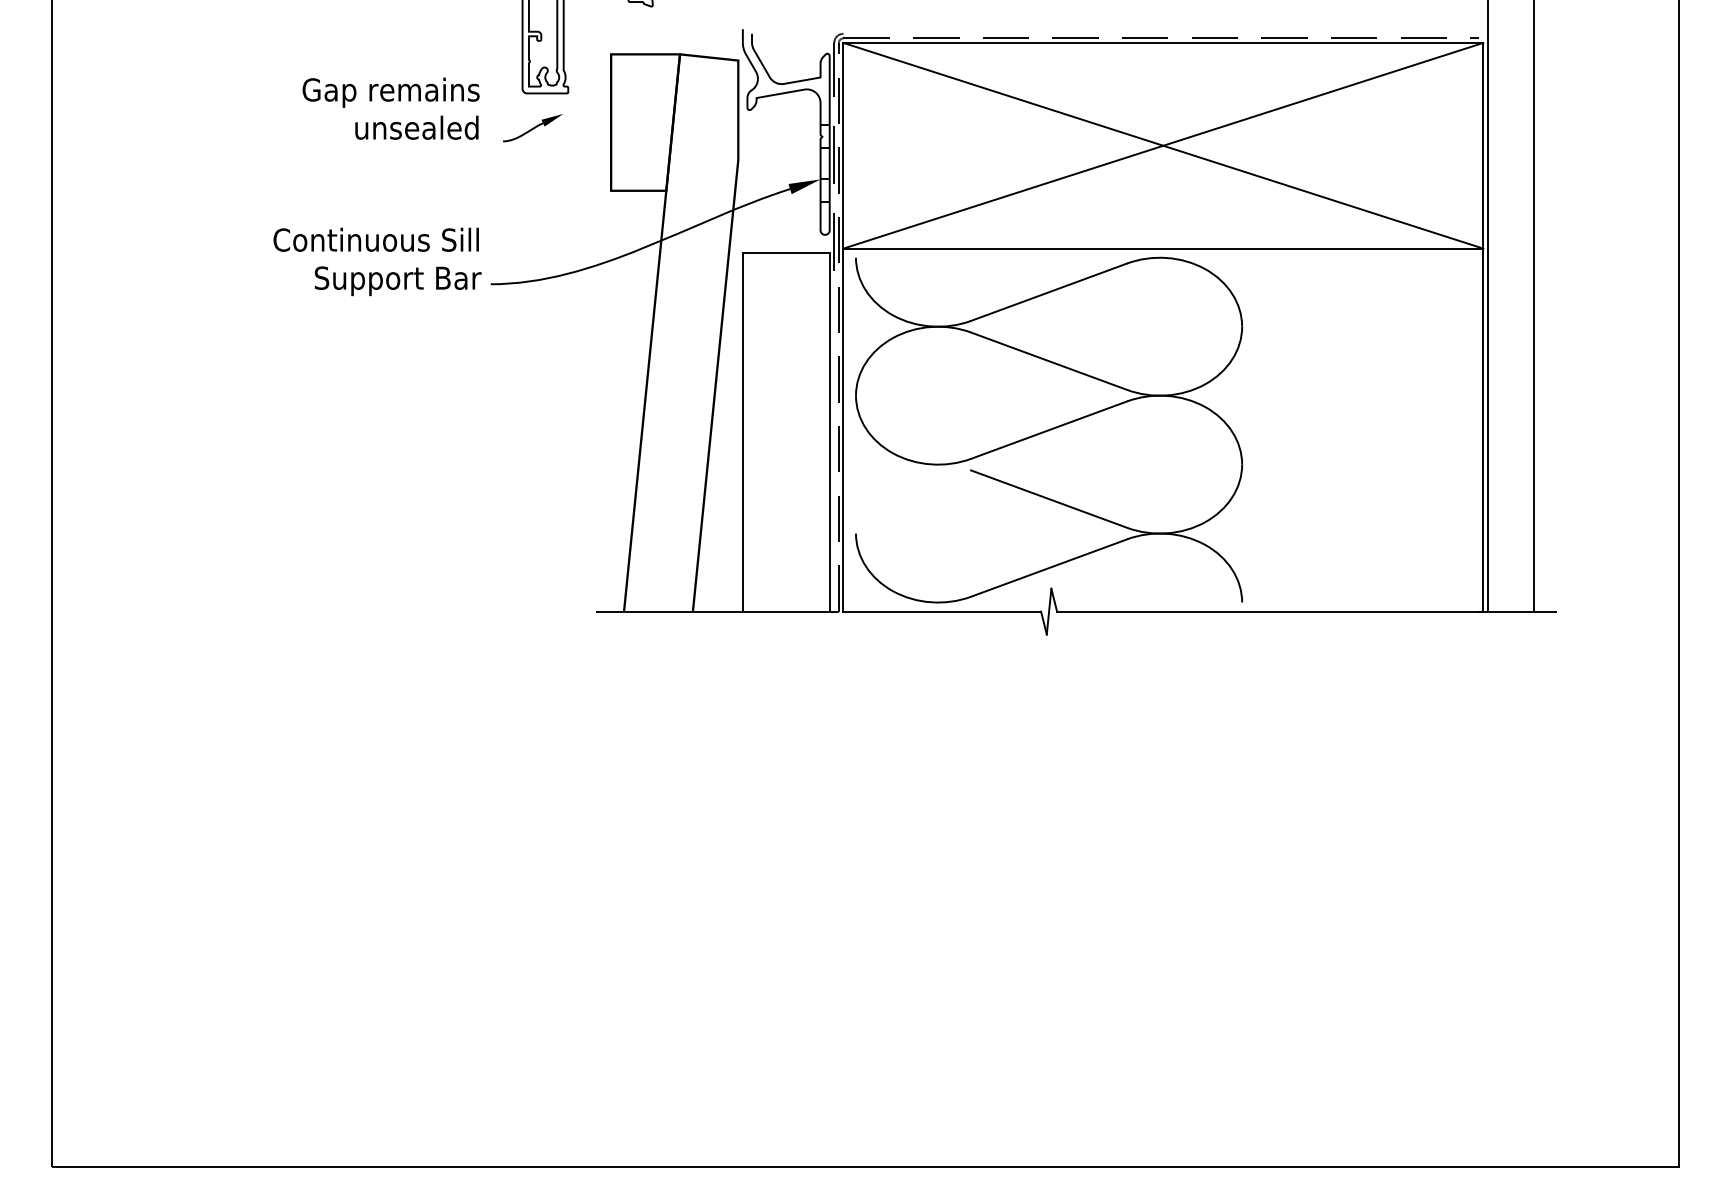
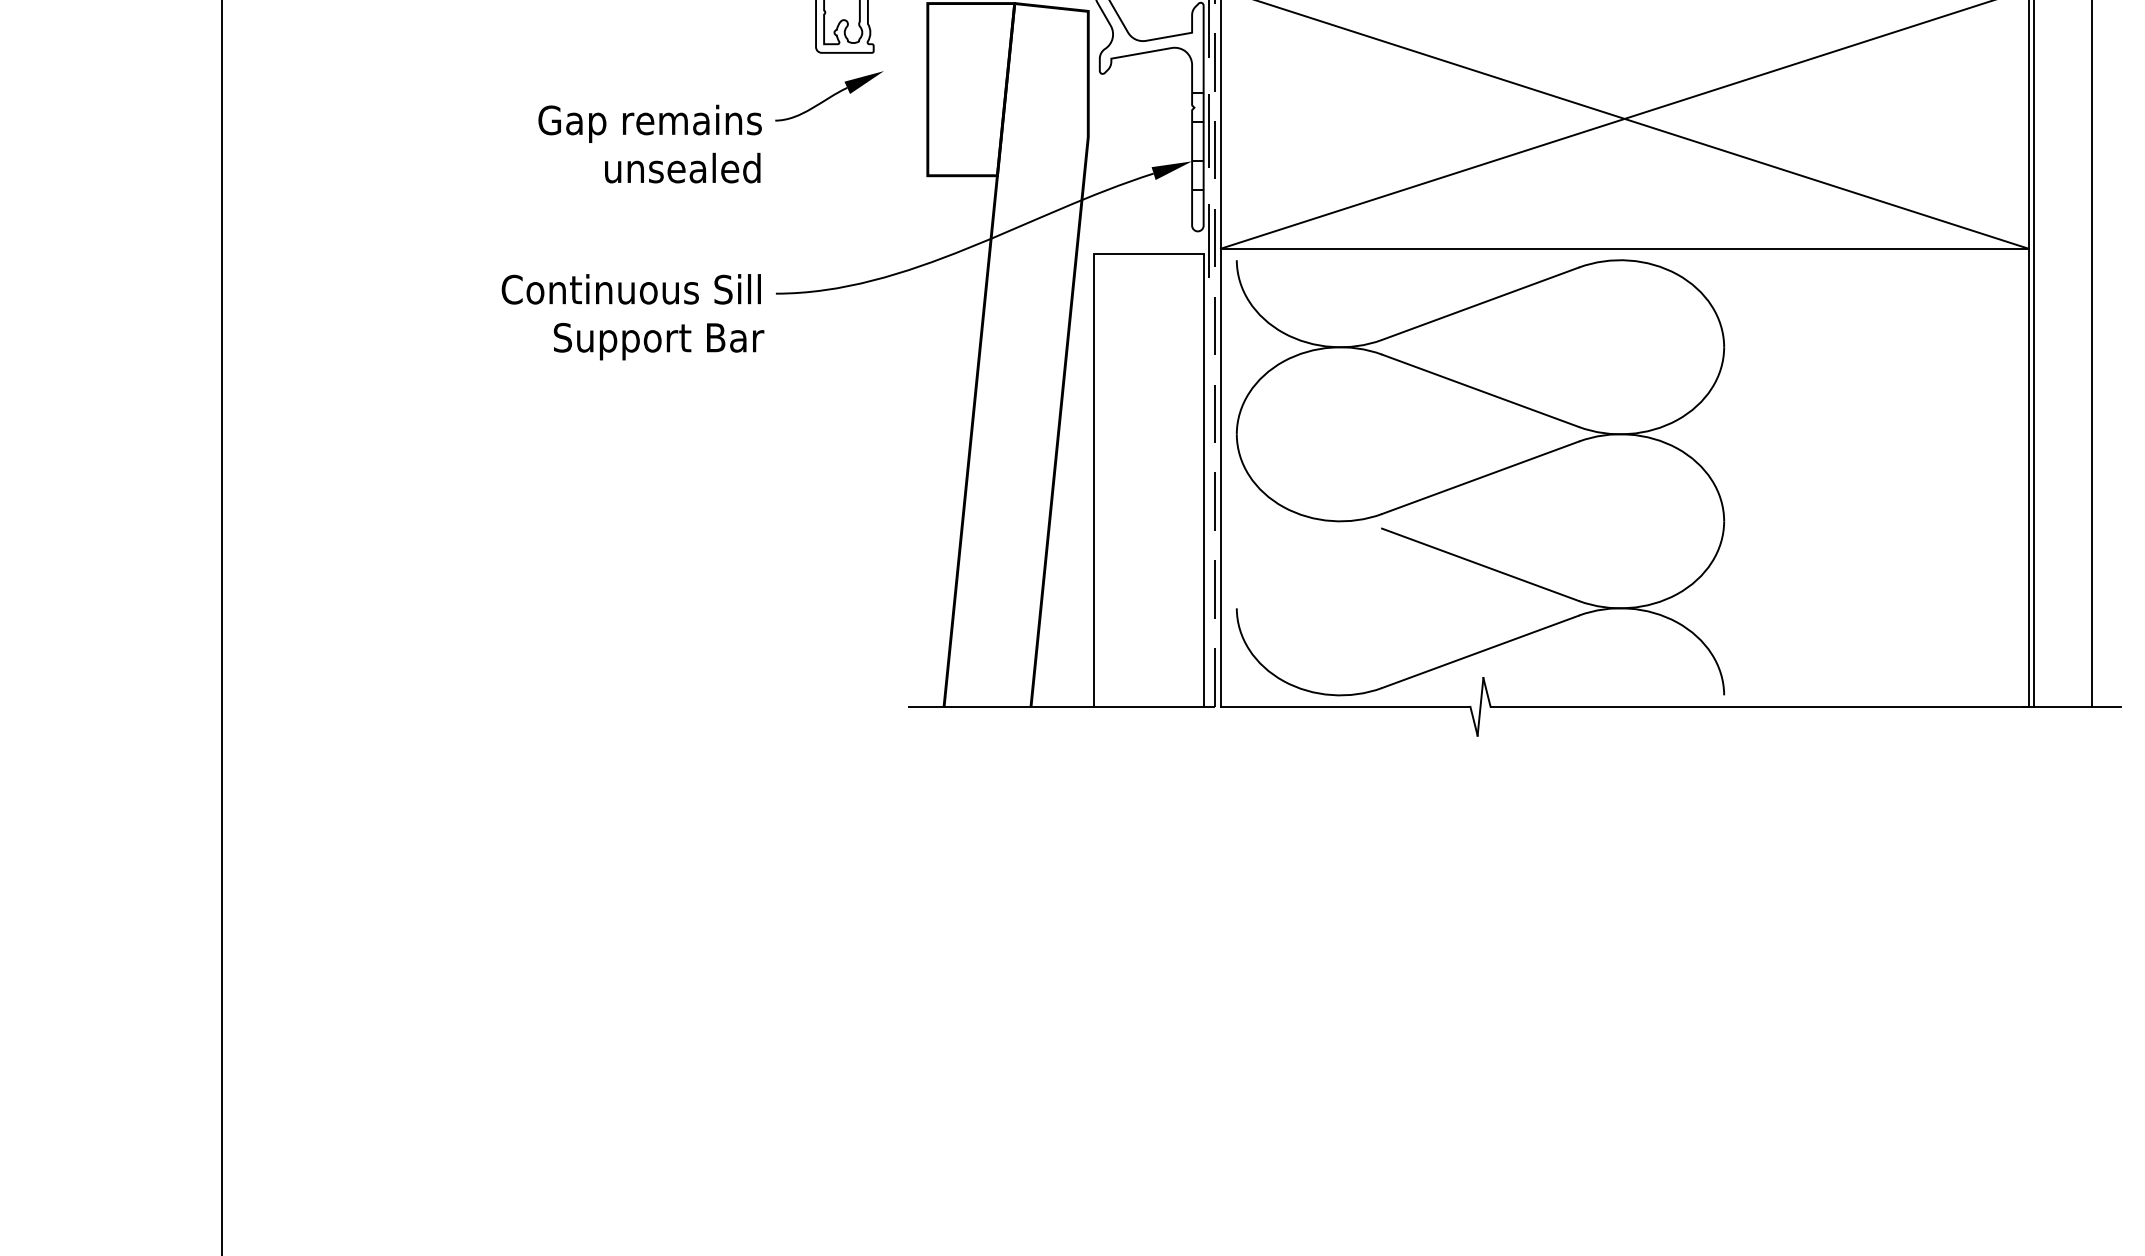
text: (390, 108) -> (649, 143), moved
part: (532, 127) -> (828, 95), size x1.43
text: (377, 261) -> (632, 316), moved

